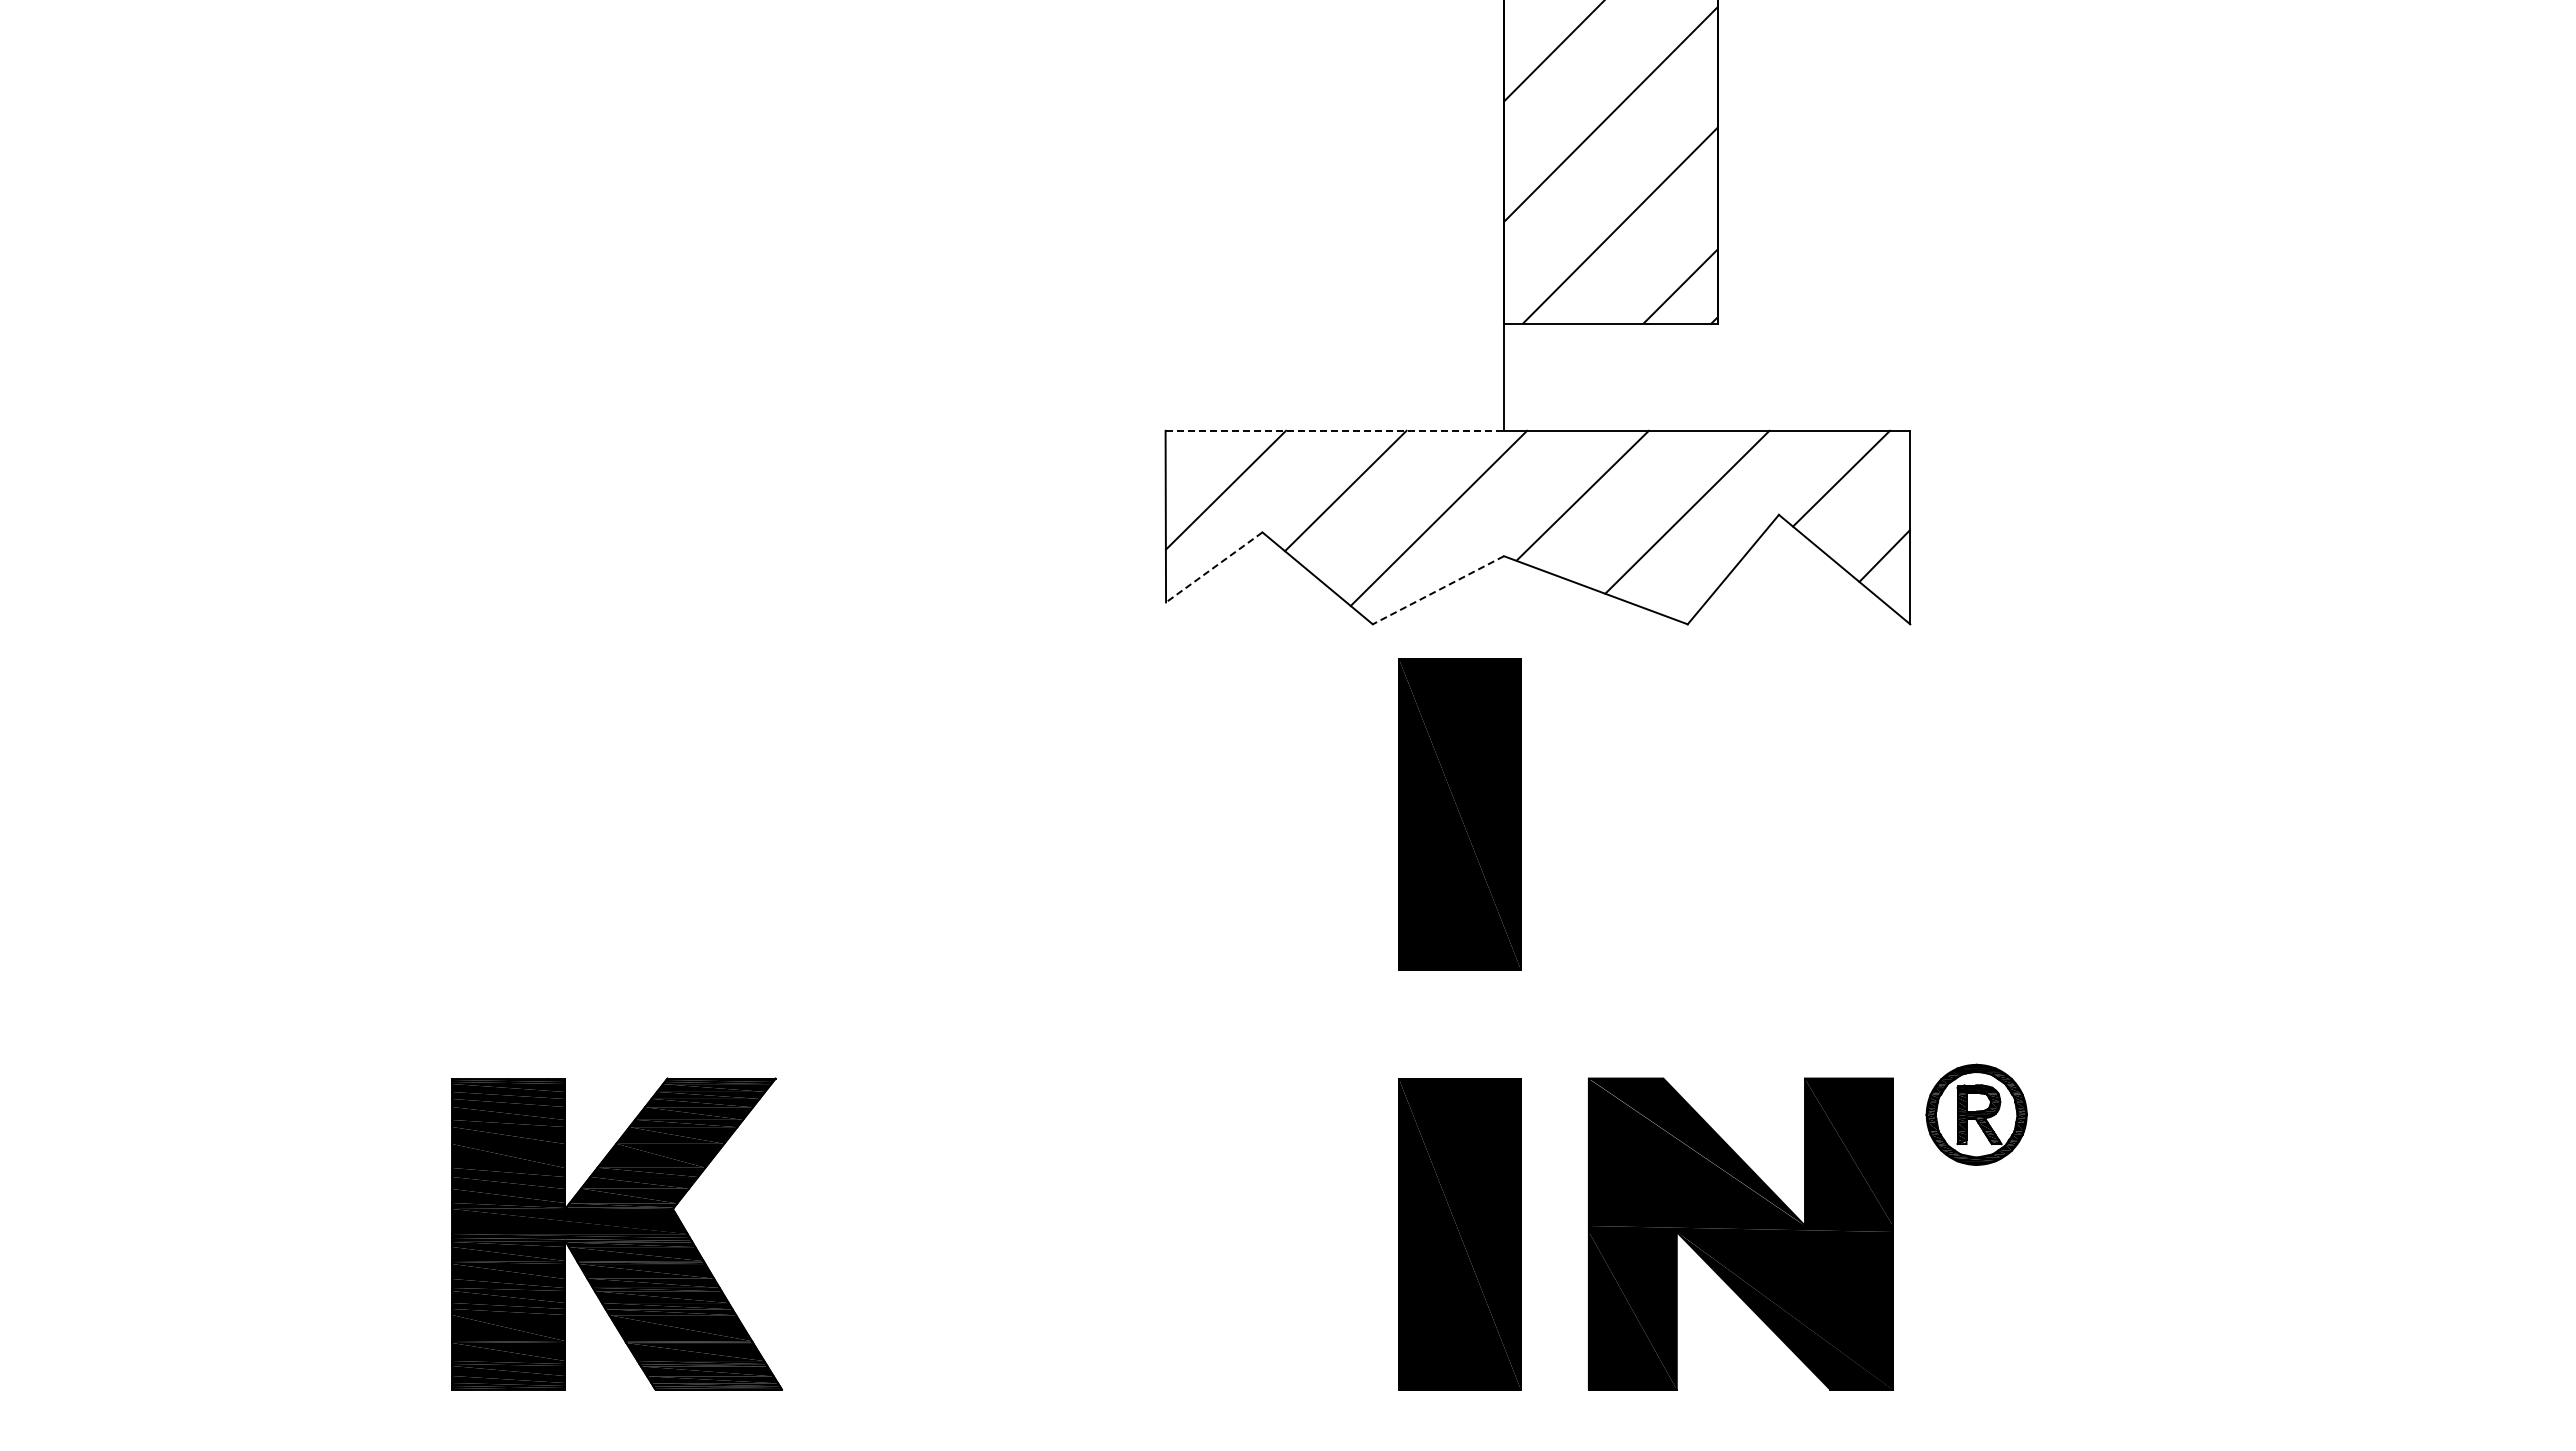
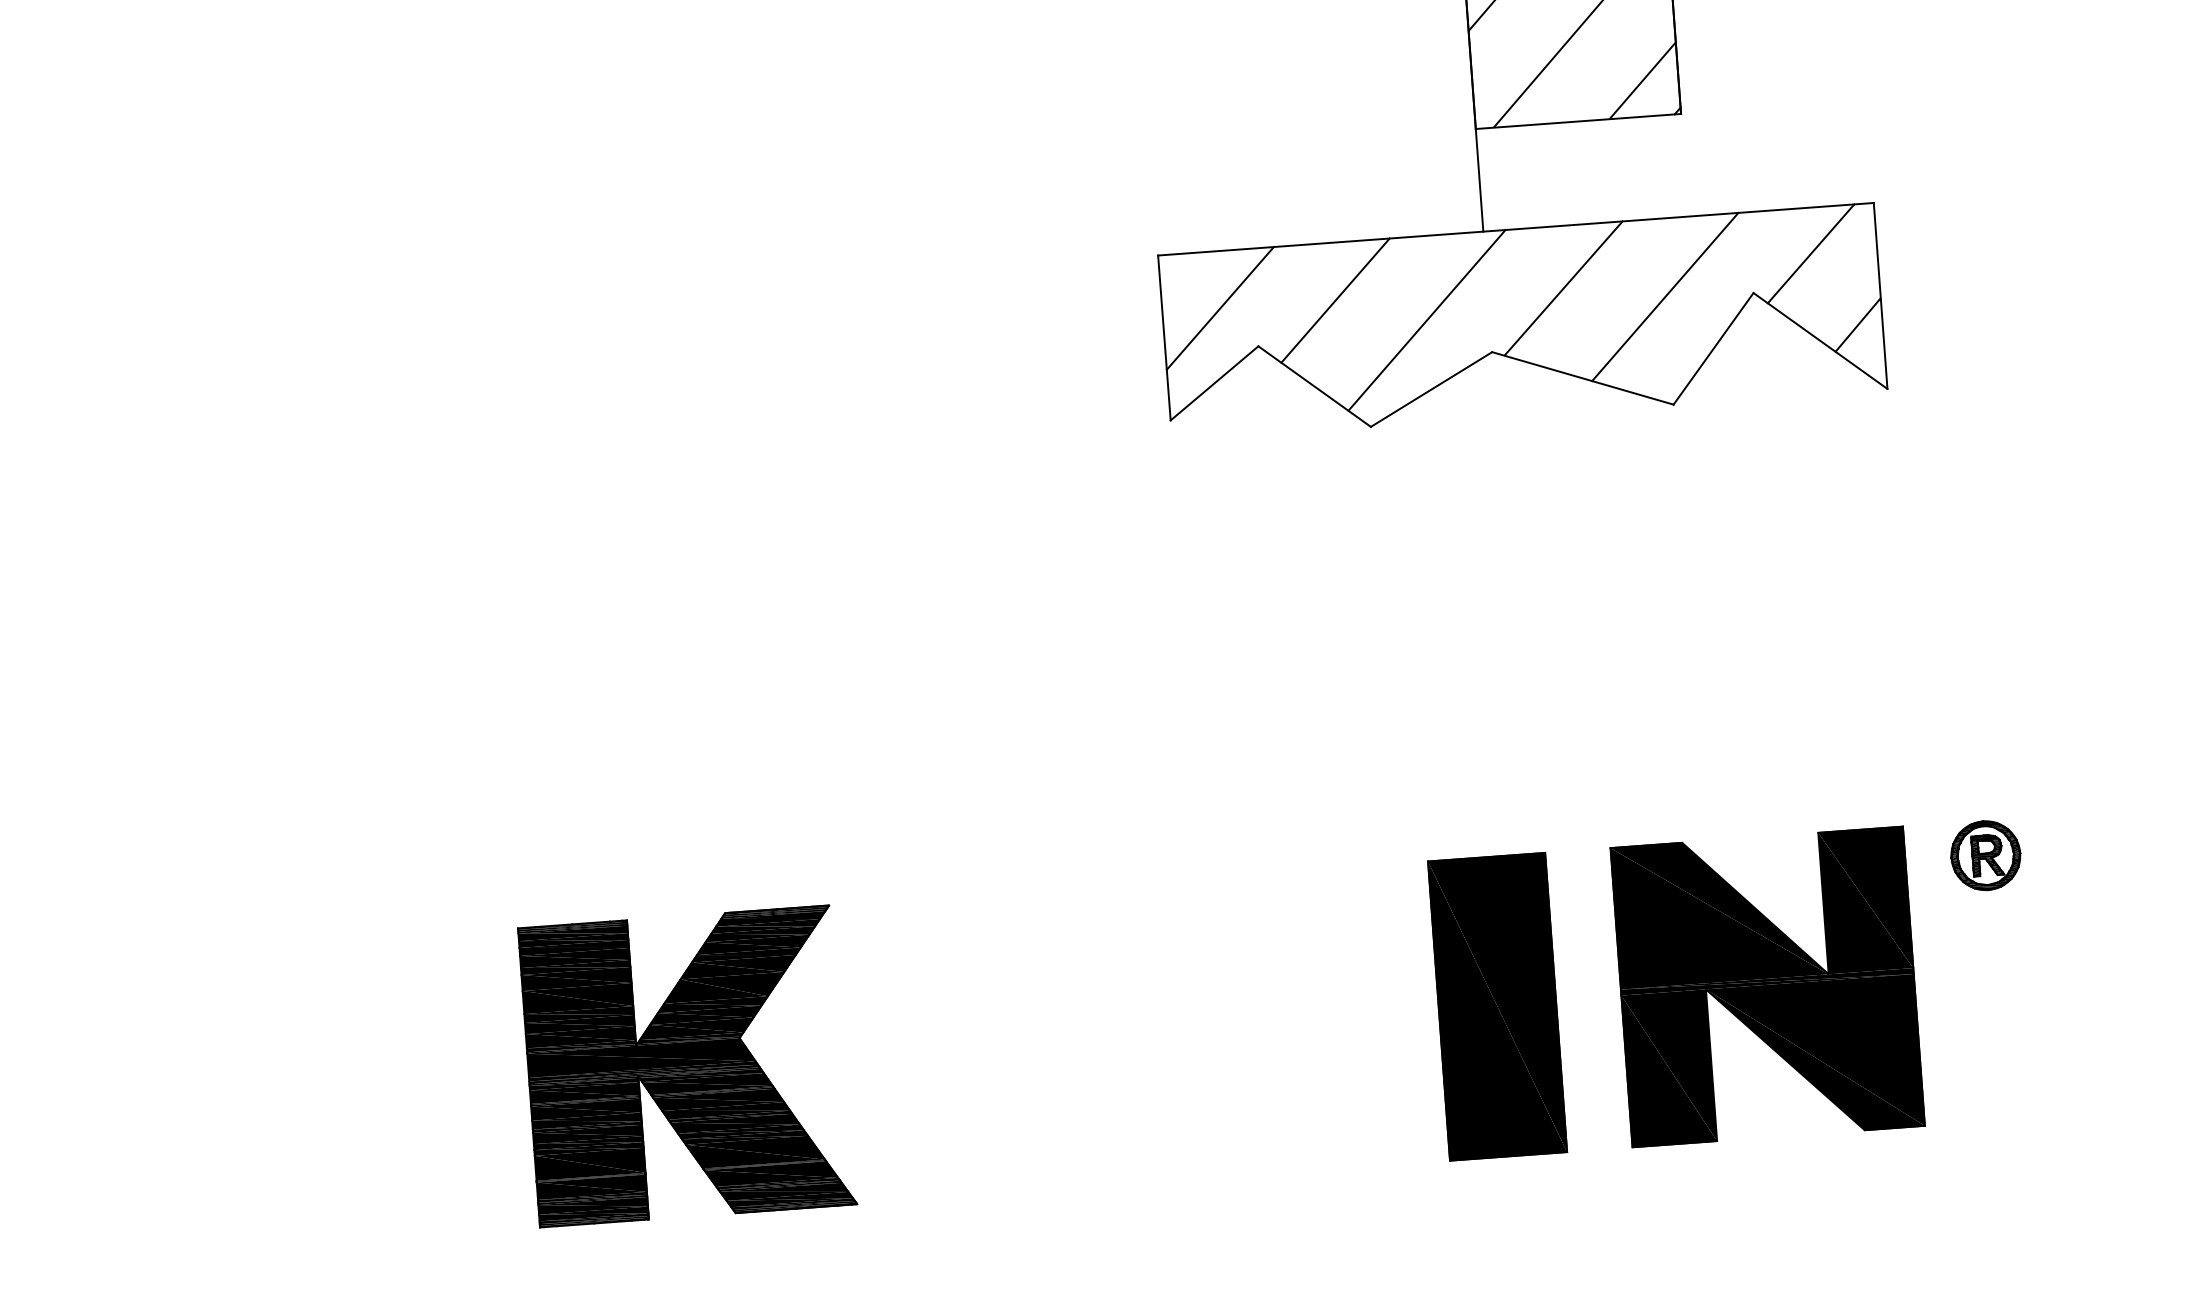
line: (1335, 430) -> (1321, 243), dashed -> solid
line: (1214, 567) -> (1214, 383), dashed -> solid
line: (1438, 590) -> (1431, 389), dashed -> solid
part: (1459, 814) -> (1467, 603), removed
part: (1976, 1114) -> (1985, 855), size x0.71

